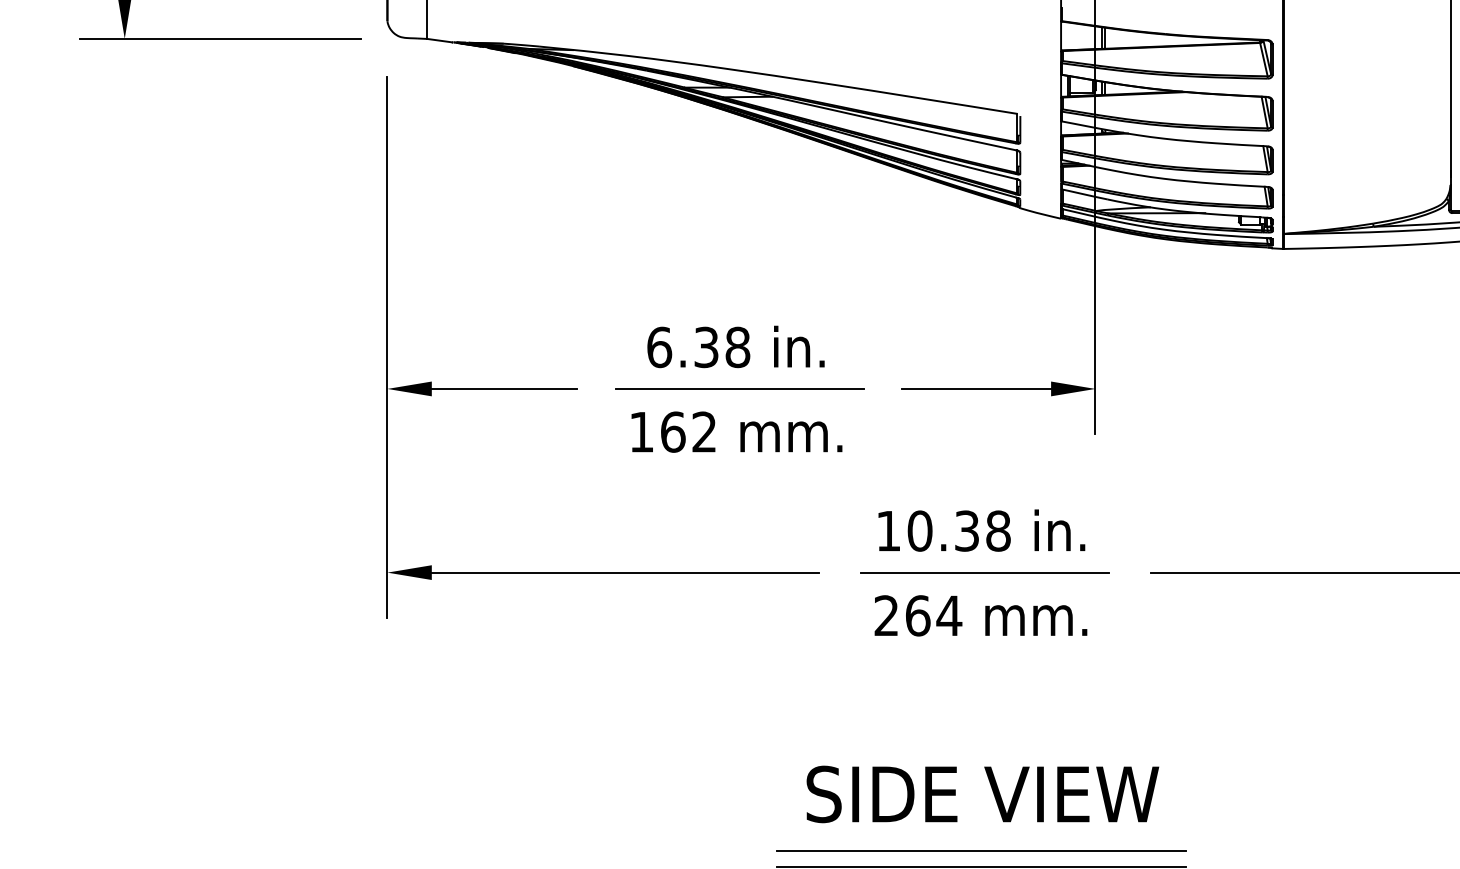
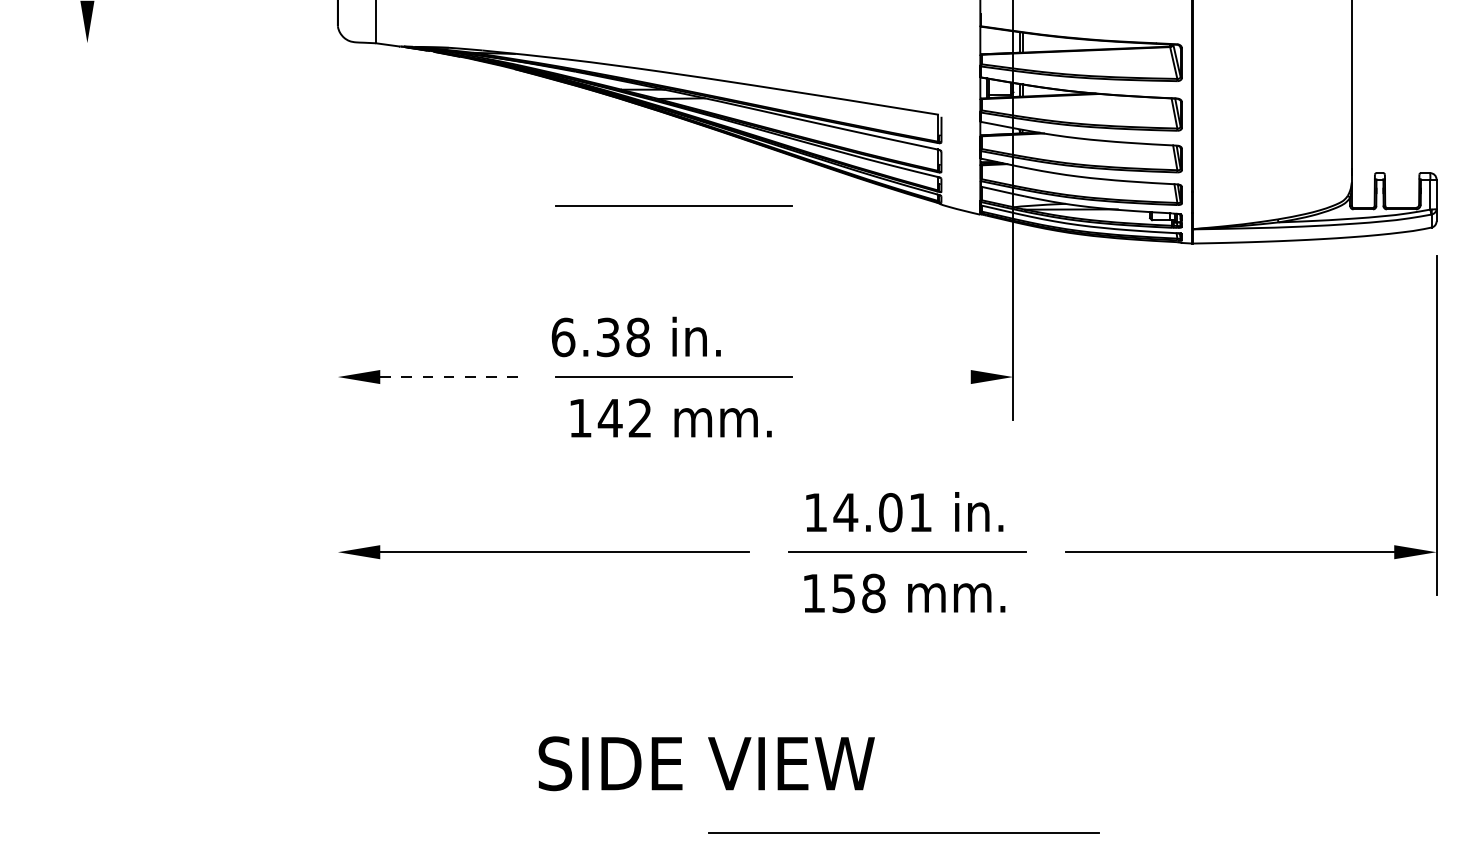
line: (220, 39) -> (178, 43), removed
line: (739, 209) -> (673, 205), added
text: (735, 346) -> (635, 336), moved
line: (387, 347) -> (337, 337), removed
line: (505, 389) -> (450, 377), solid -> dashed
line: (976, 389) -> (899, 377), removed
text: (672, 431) -> (609, 417), 162 -> 142
text: (958, 530) -> (882, 512), 10.38 -> 14.01
text: (918, 615) -> (844, 593), 264 -> 158
text: (982, 794) -> (706, 763), moved
line: (981, 851) -> (904, 818), removed

